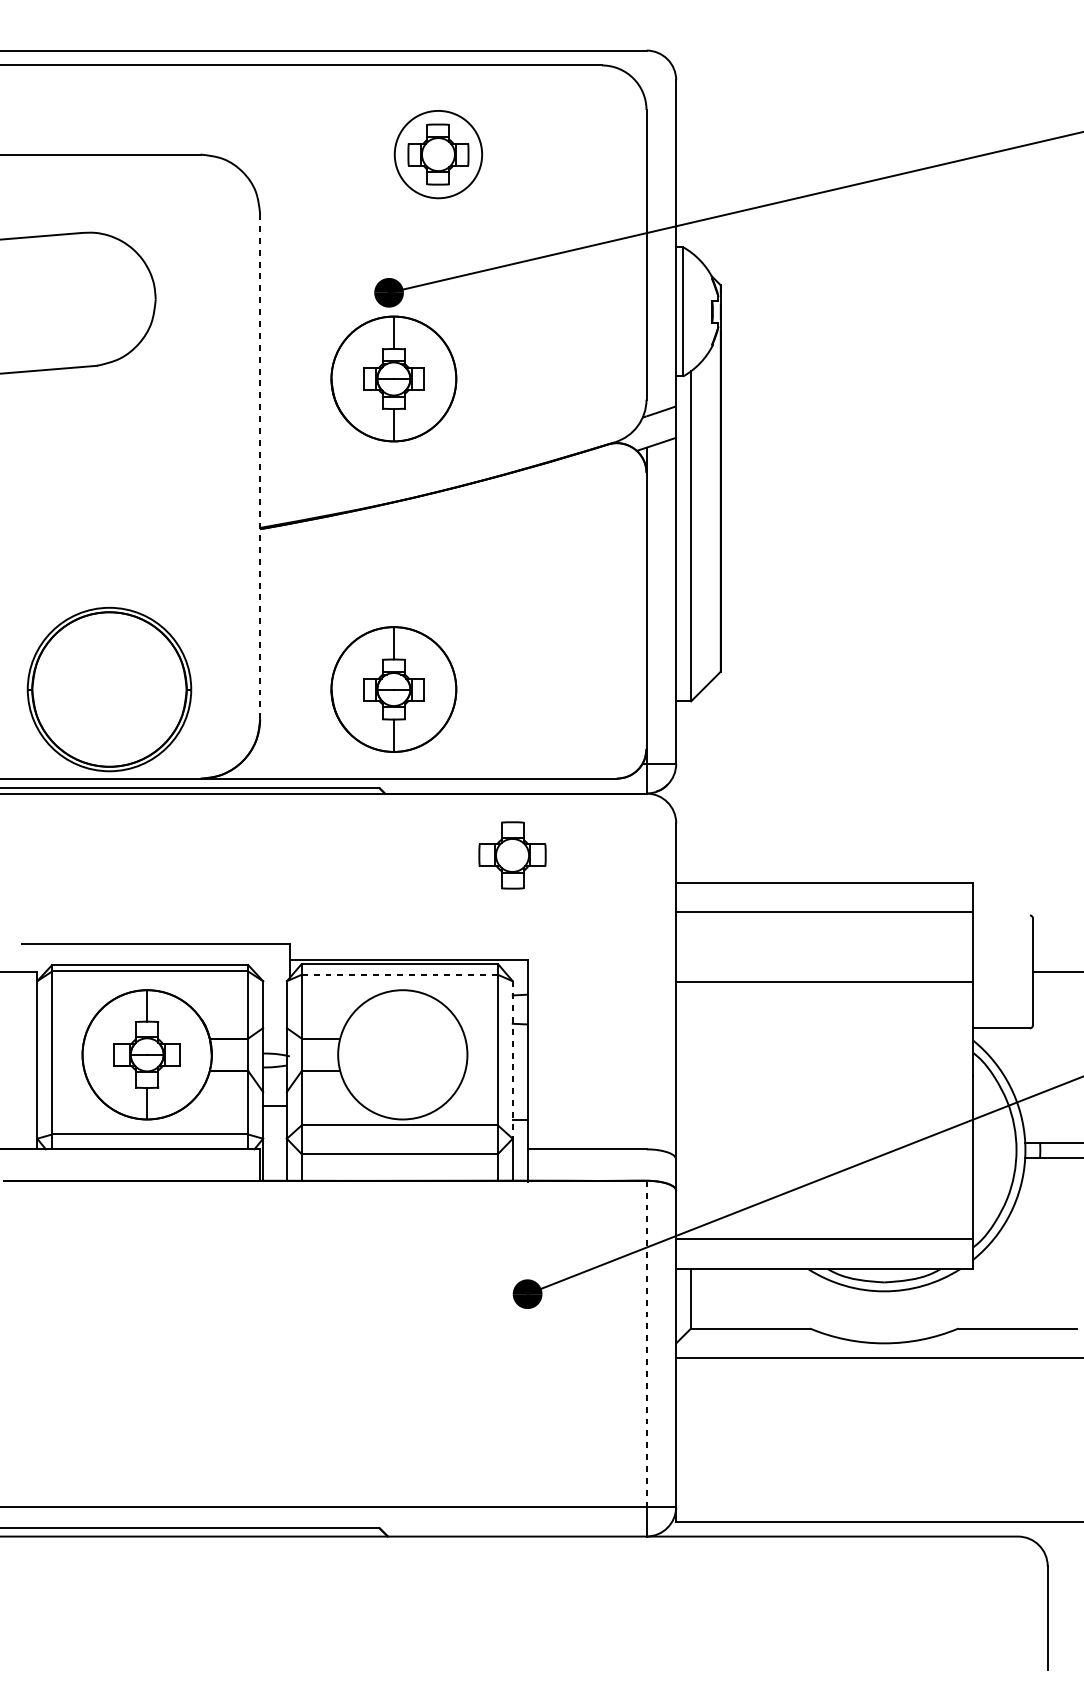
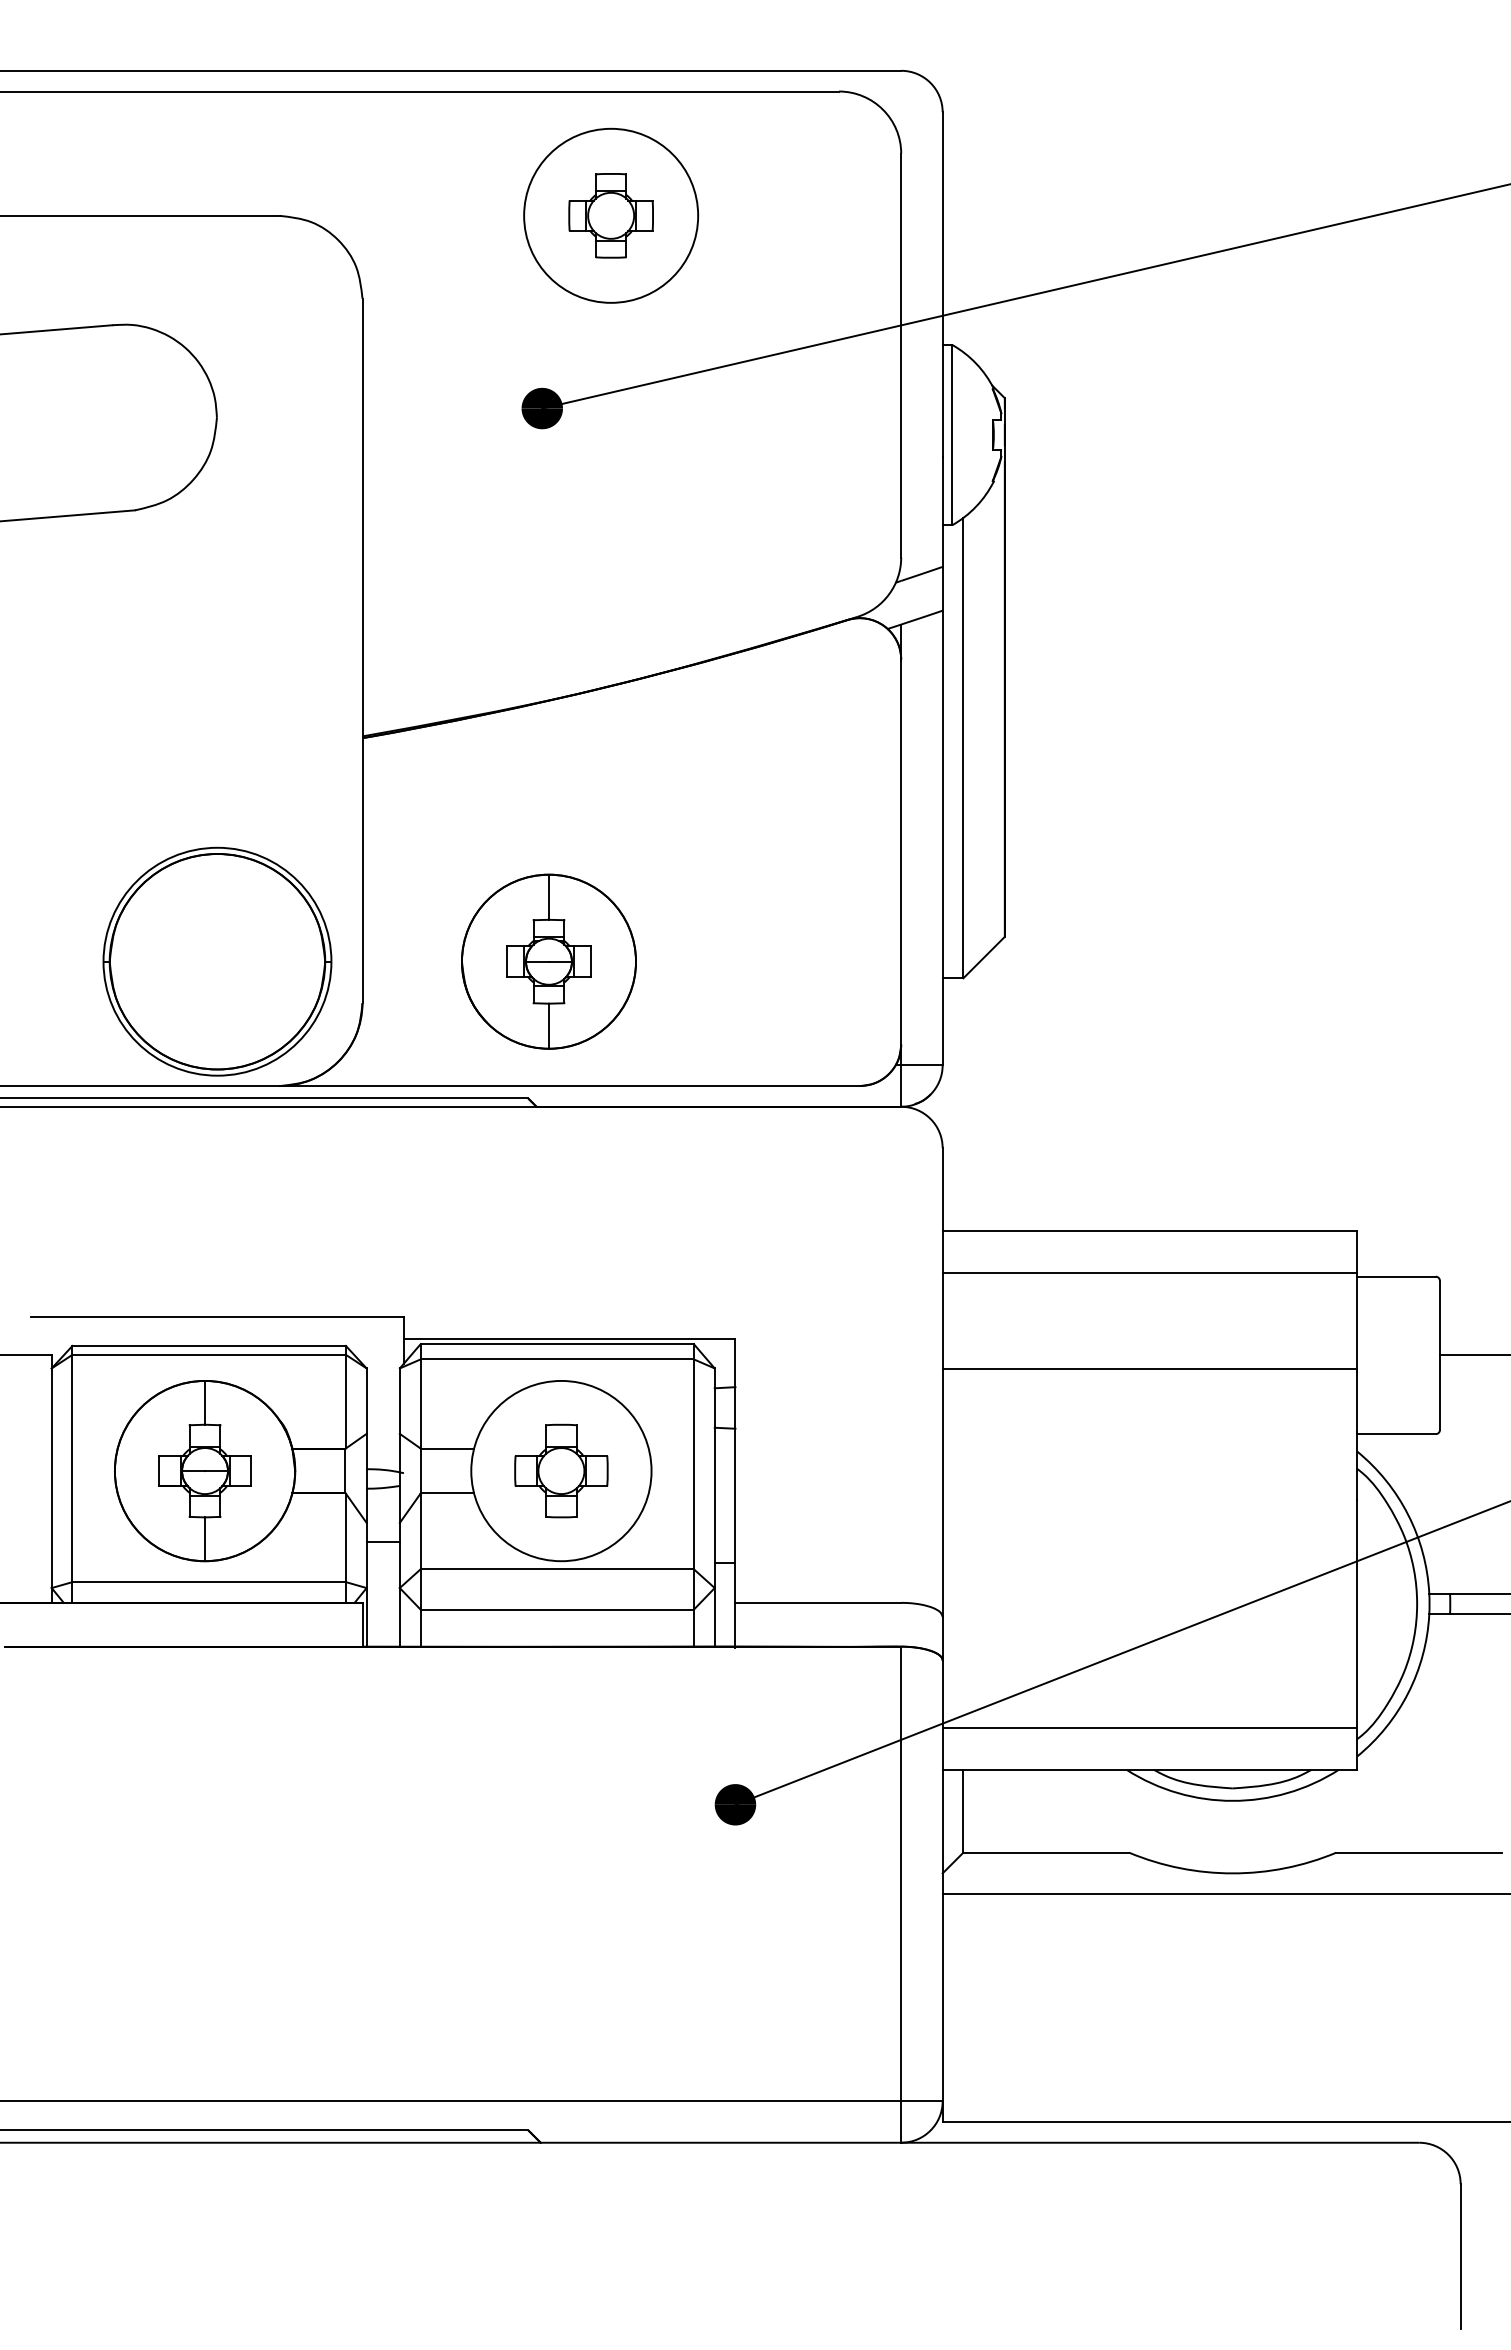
circle: (438, 154) -> (611, 215), size x1.43
part: (393, 378) -> (548, 528), removed
line: (260, 467) -> (362, 651), dashed -> solid
part: (109, 689) -> (217, 961), moved
part: (512, 855) -> (561, 1470), moved
line: (1001, 915) -> (1396, 1276), added
line: (399, 974) -> (557, 1359), dashed -> solid
line: (512, 1060) -> (714, 1478), dashed -> solid
line: (646, 1344) -> (901, 1874), dashed -> solid

